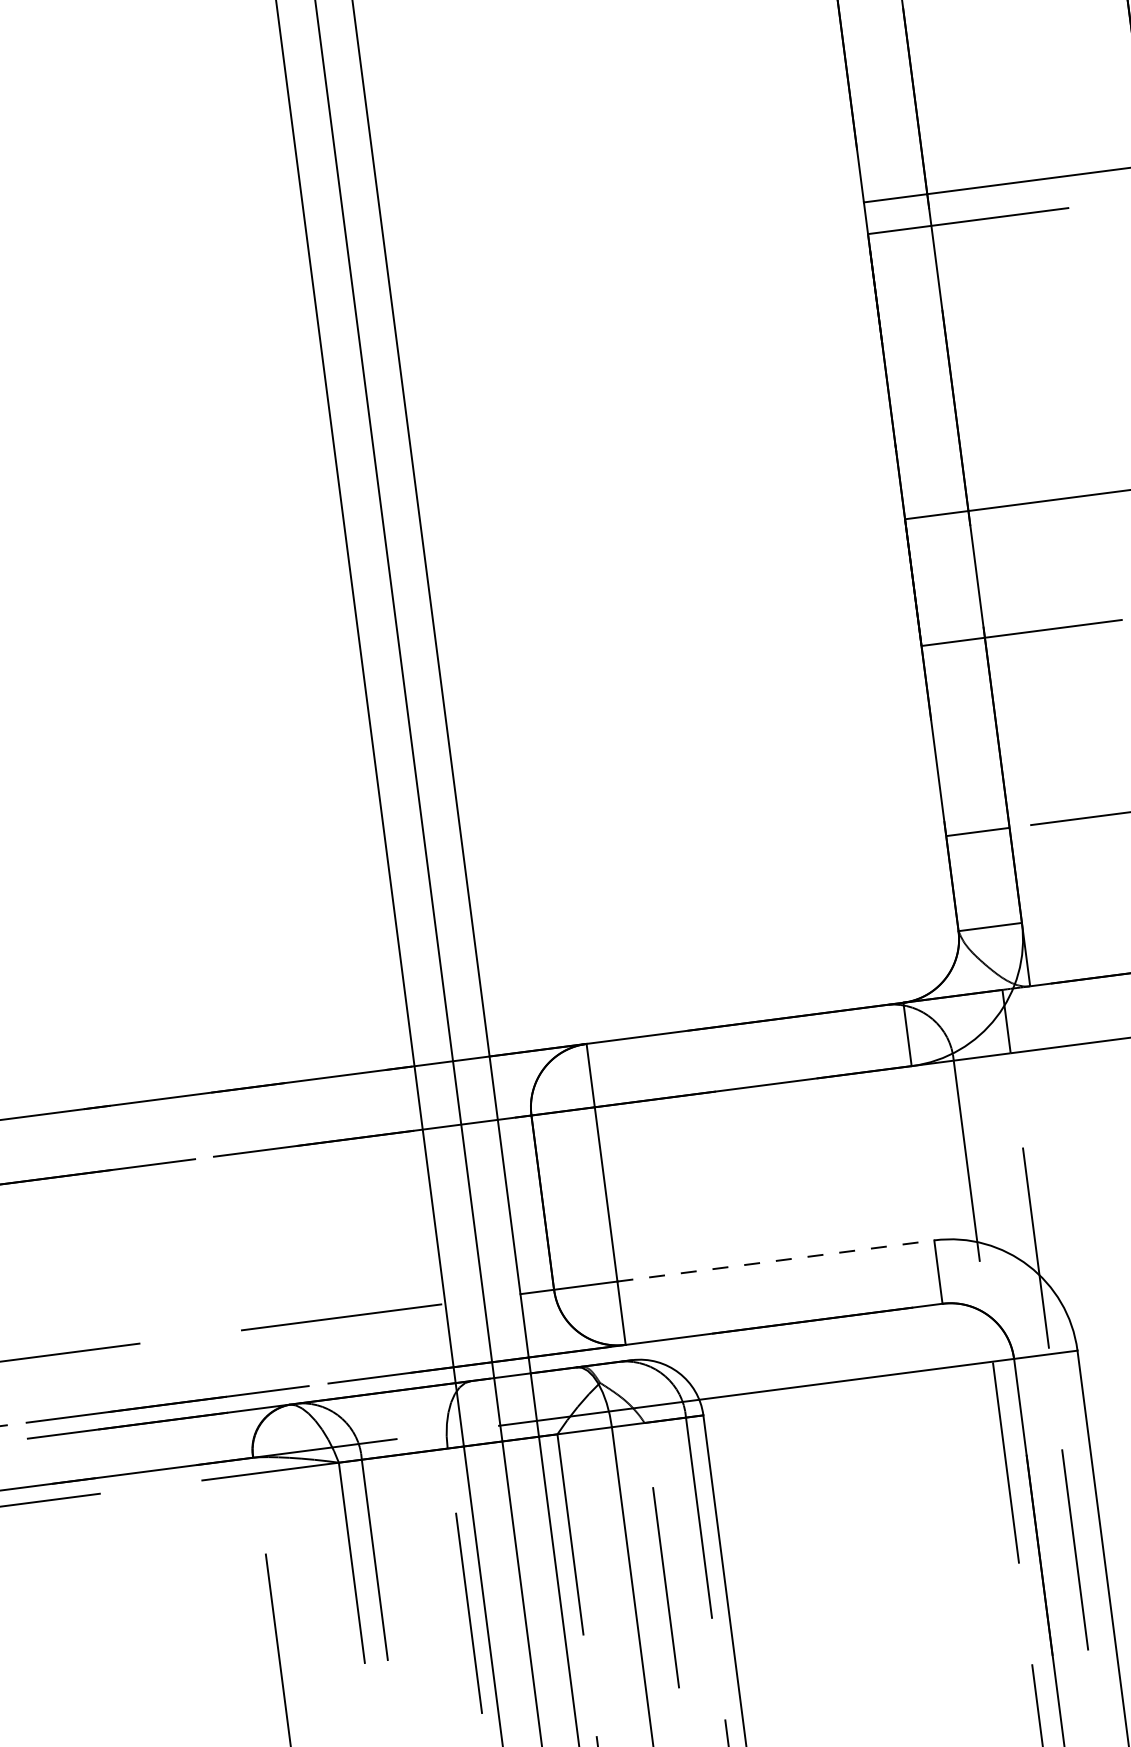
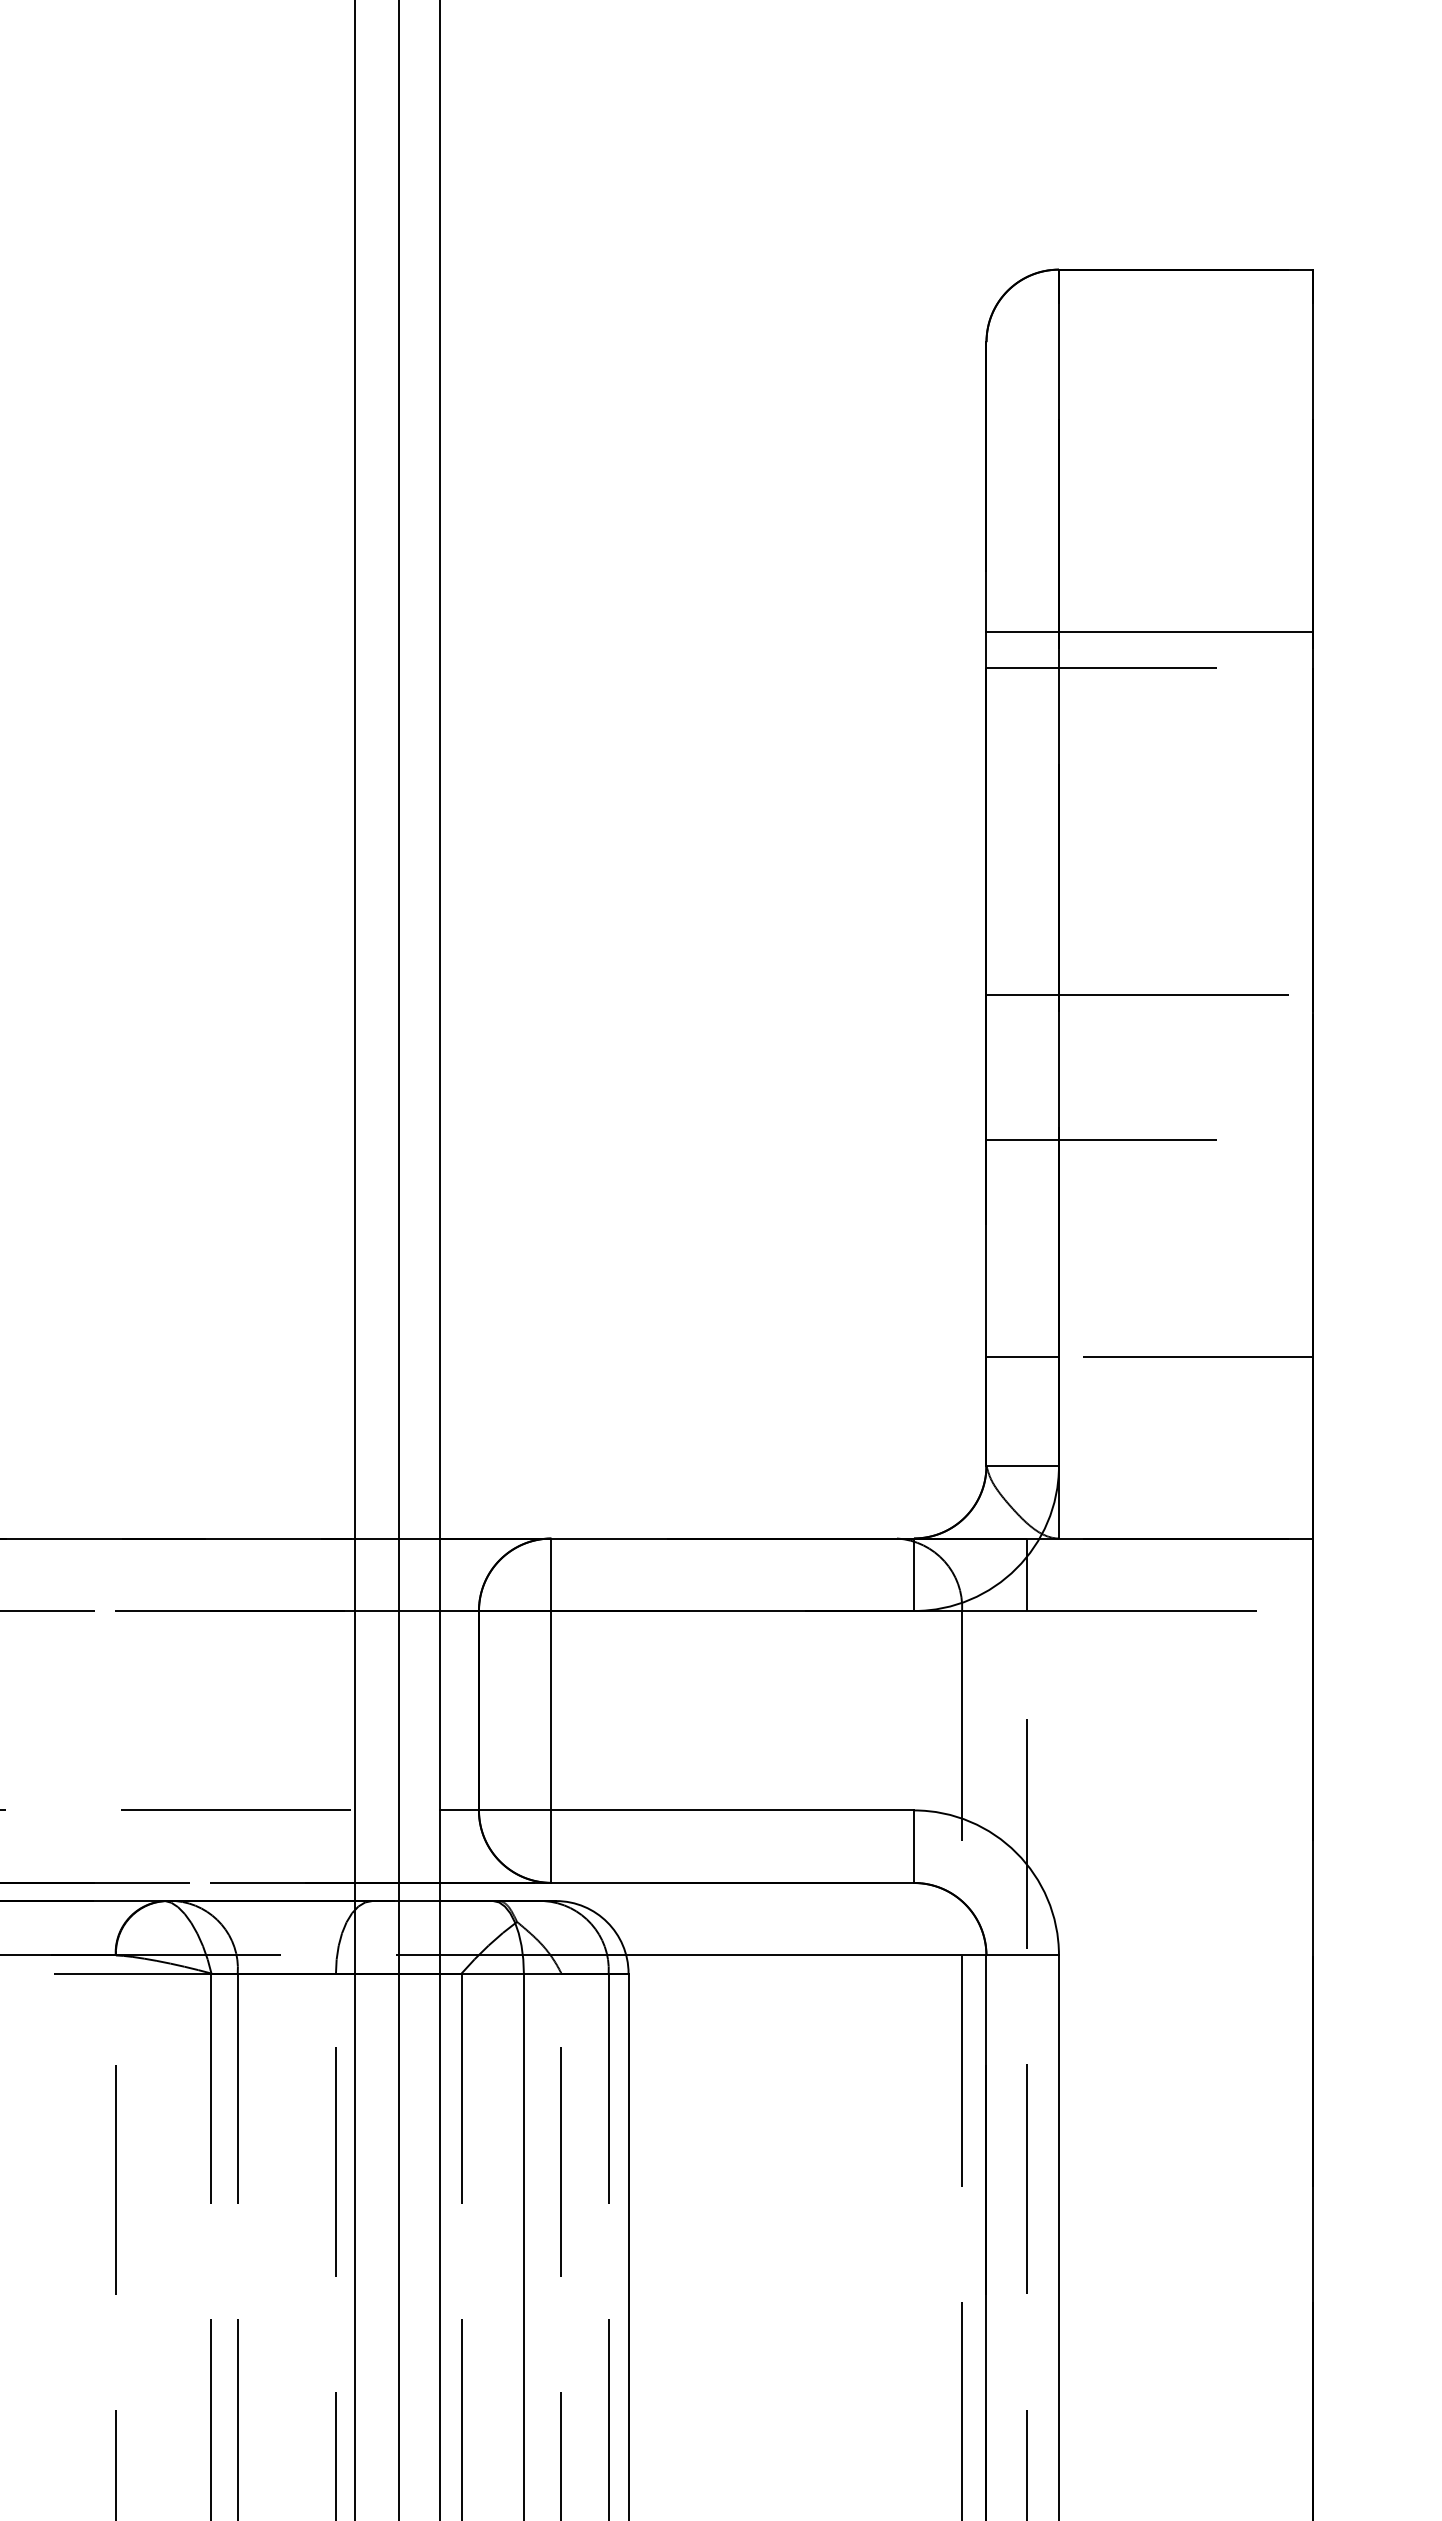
line: (776, 1260) -> (733, 1810), dashed -> solid

